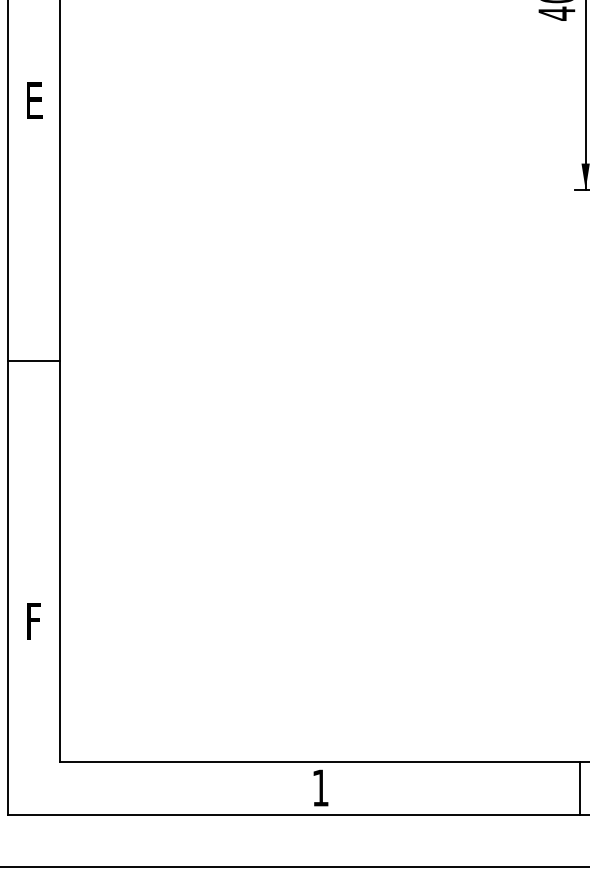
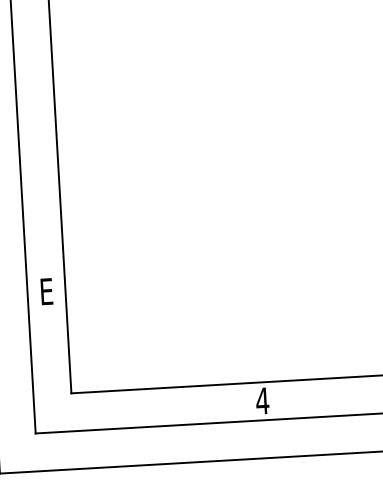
line: (33, 361) -> (35, 102), removed
text: (33, 621) -> (46, 291), F -> E
text: (320, 787) -> (262, 400), 1 -> 4

